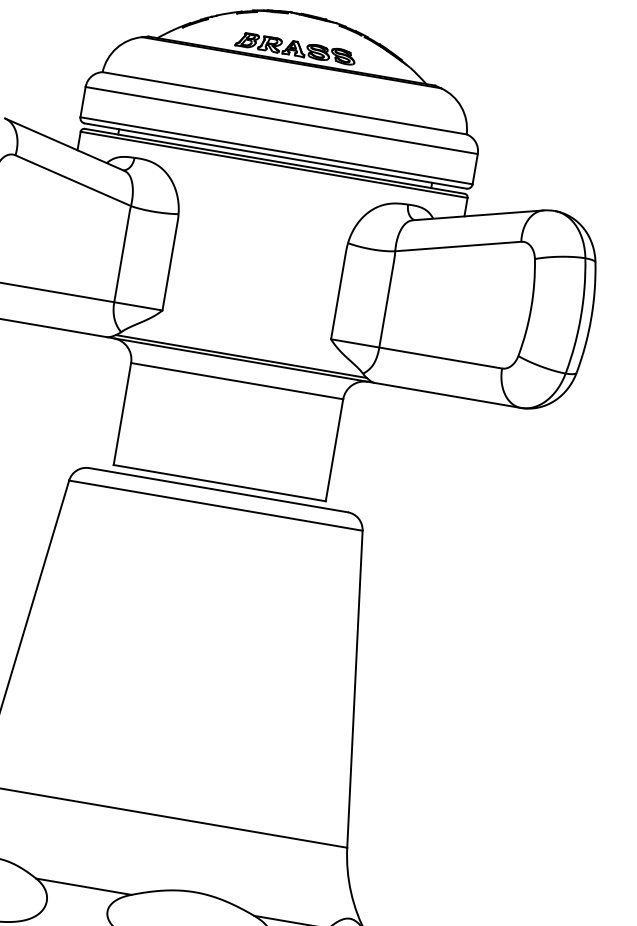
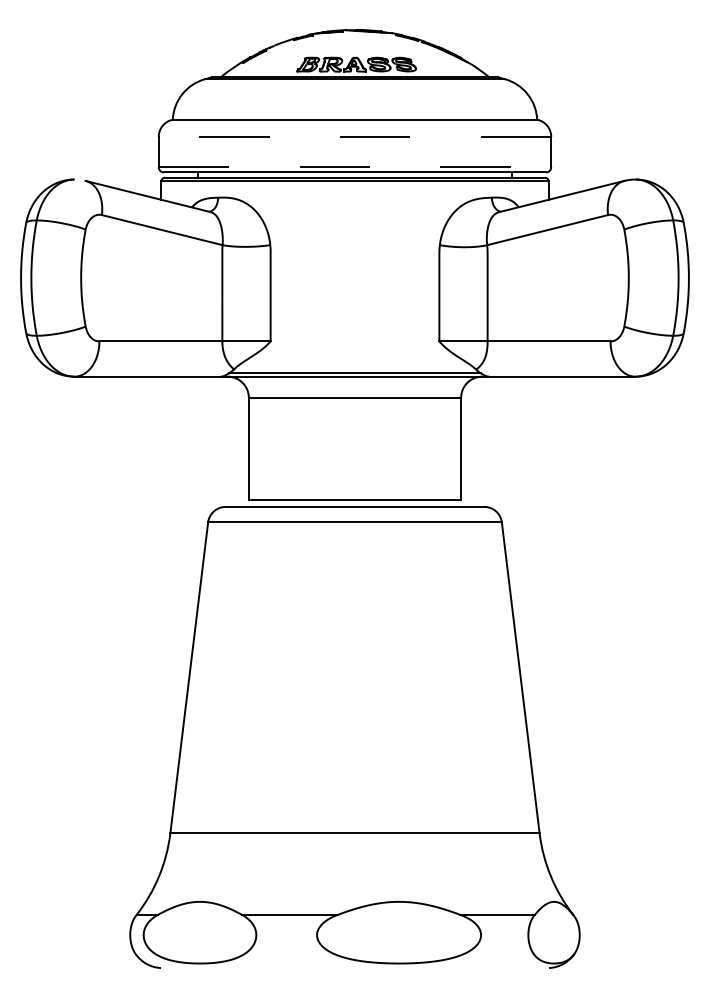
line: (281, 120) -> (354, 136), solid -> dashed
line: (277, 151) -> (355, 167), solid -> dashed

